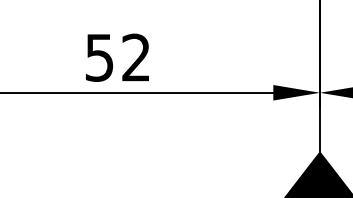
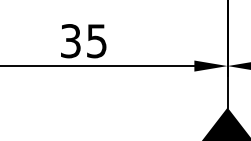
text: (117, 58) -> (83, 41), 52 -> 35

